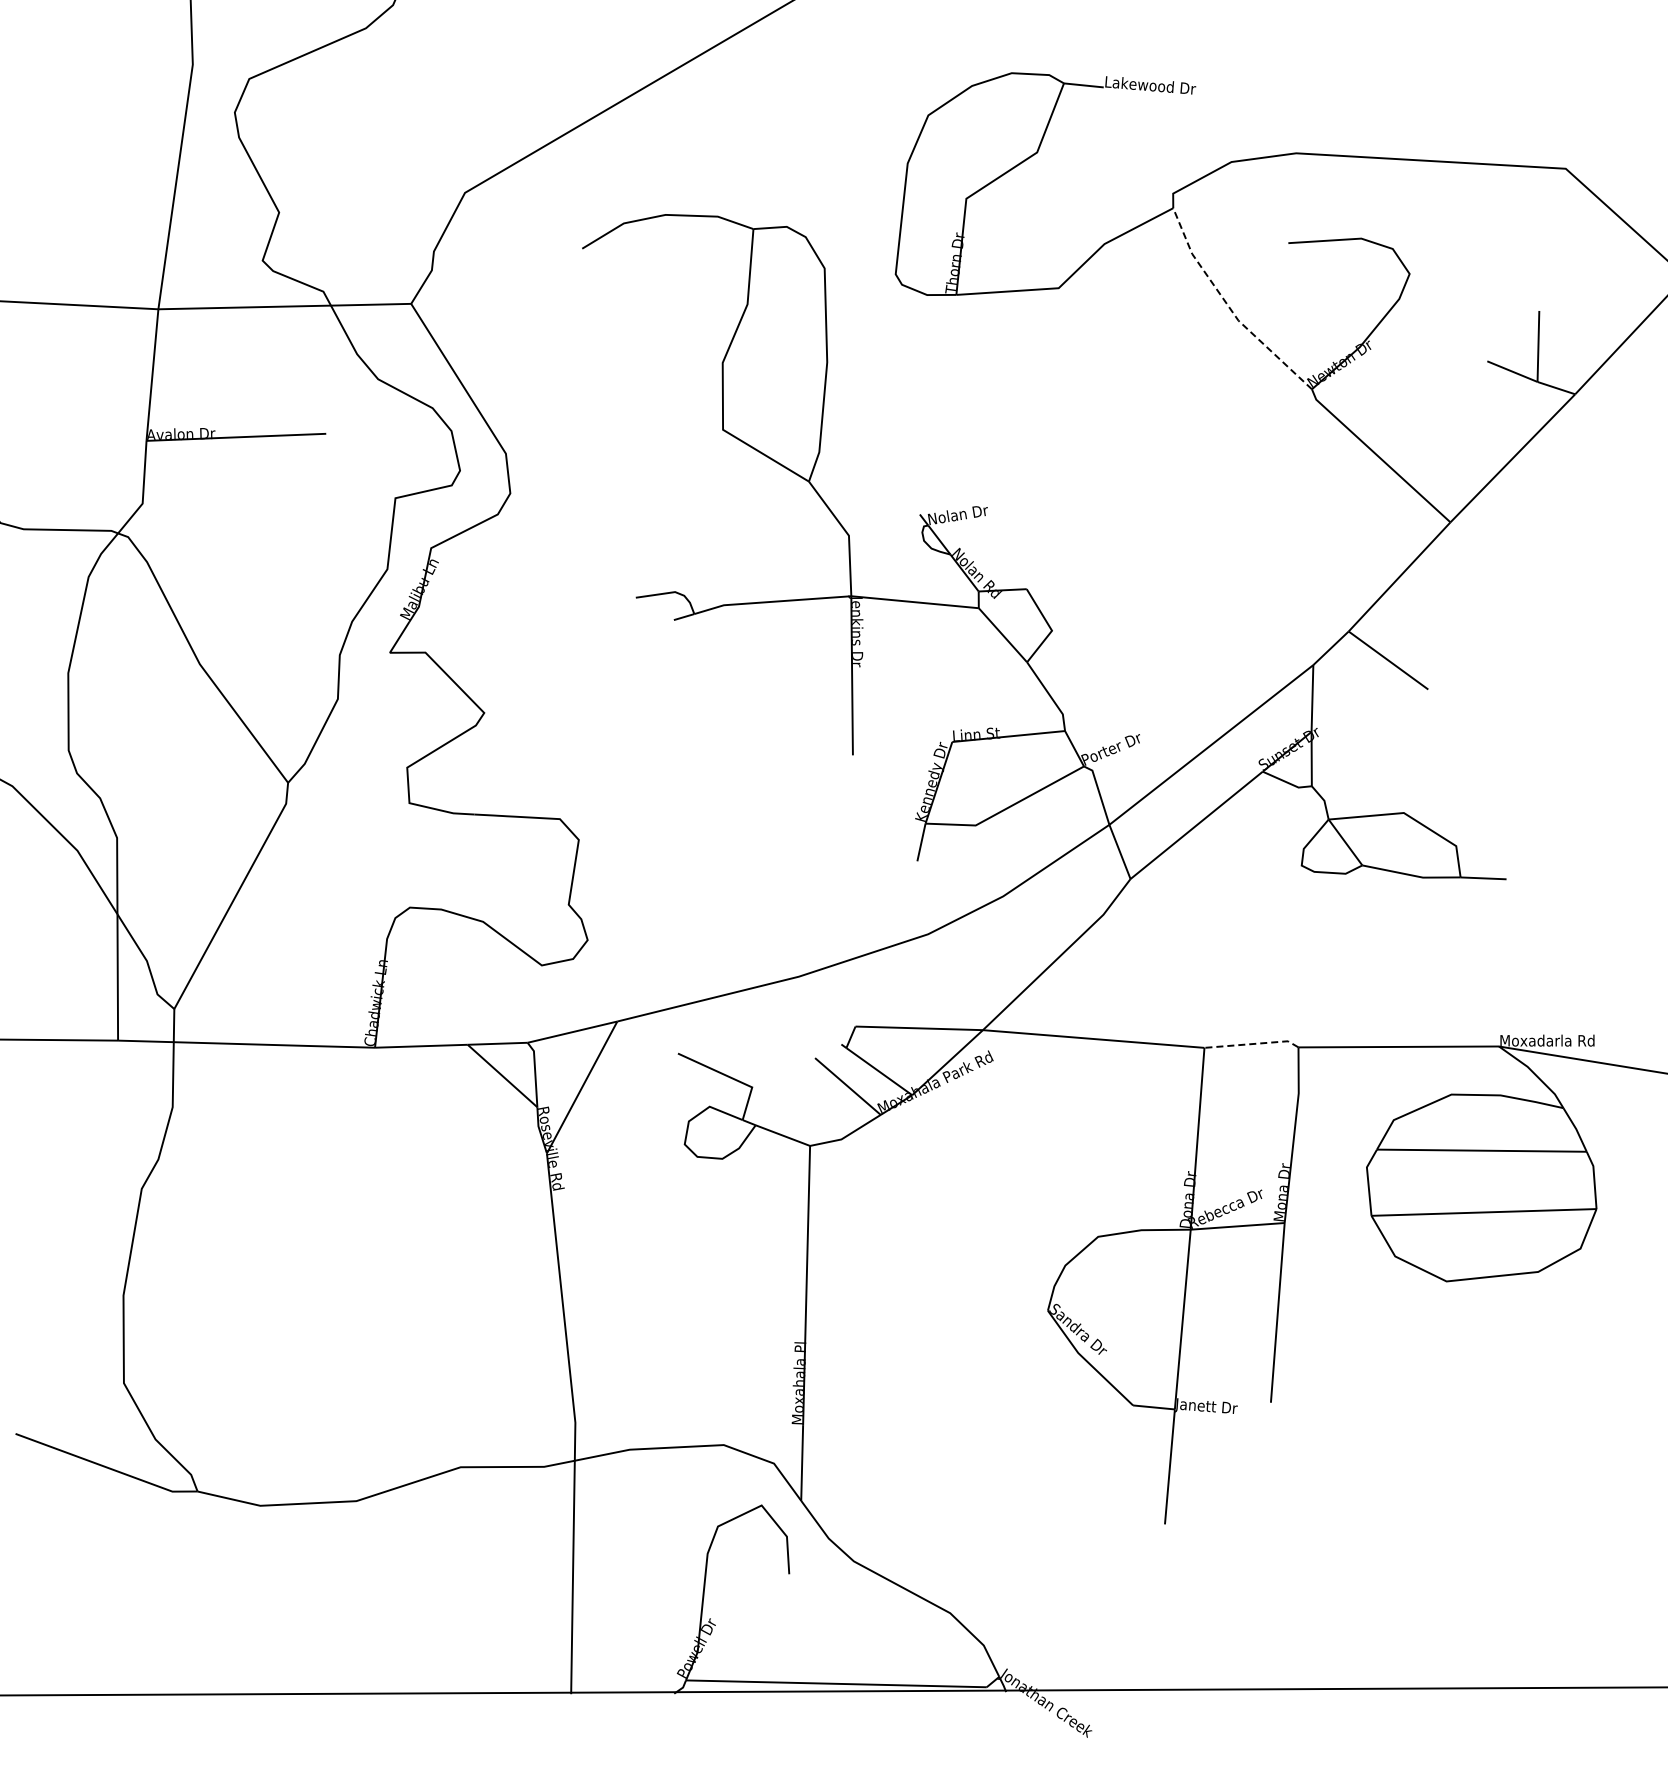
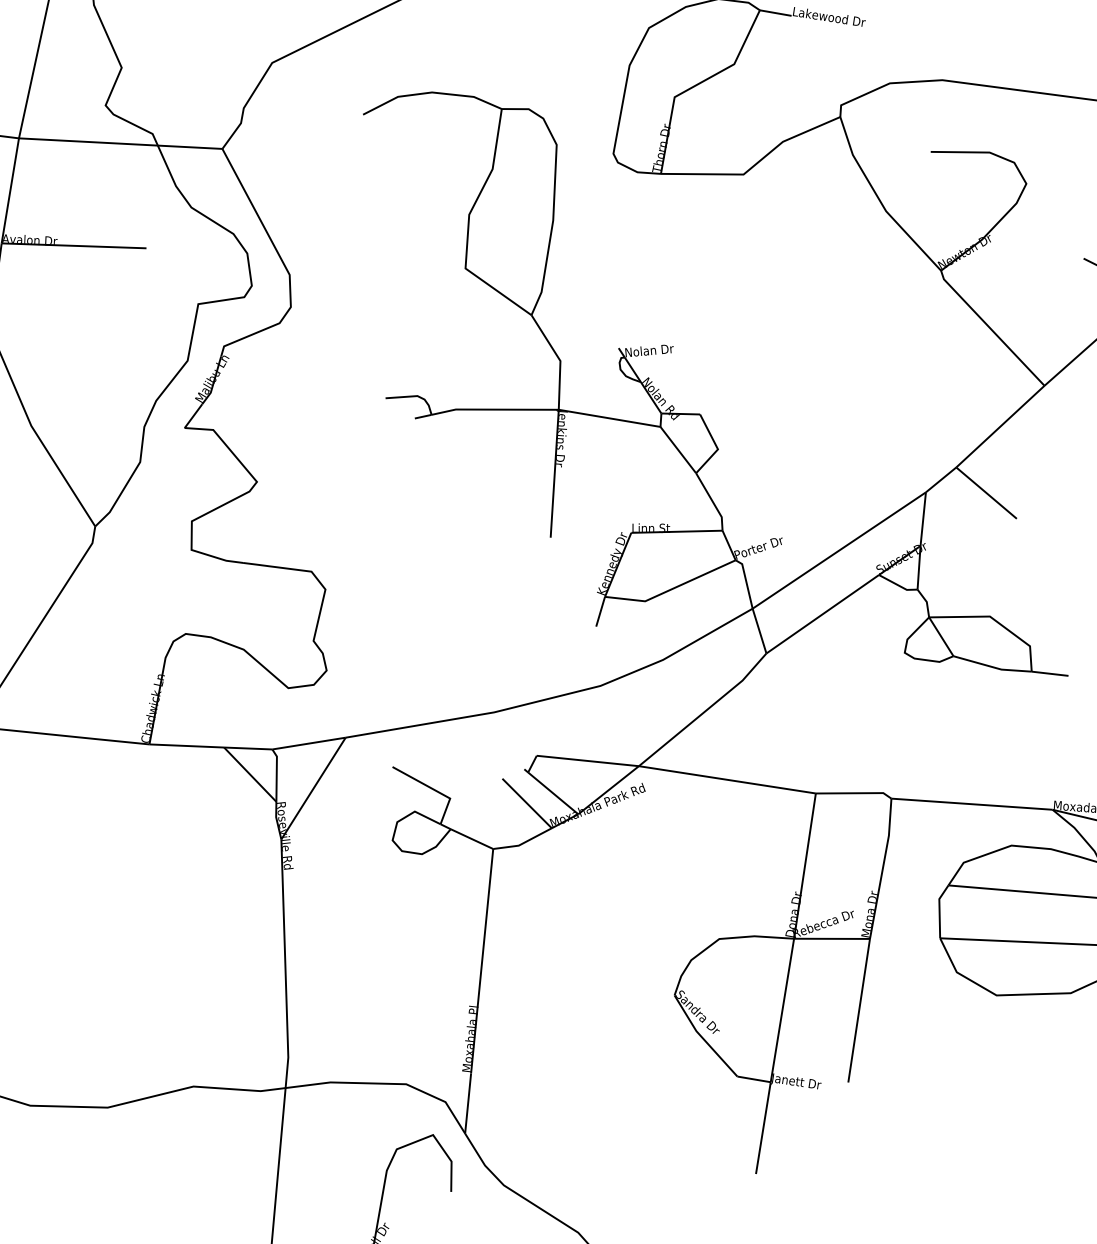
line: (1229, 307) -> (879, 200), dashed -> solid
line: (1253, 1044) -> (855, 793), dashed -> solid

